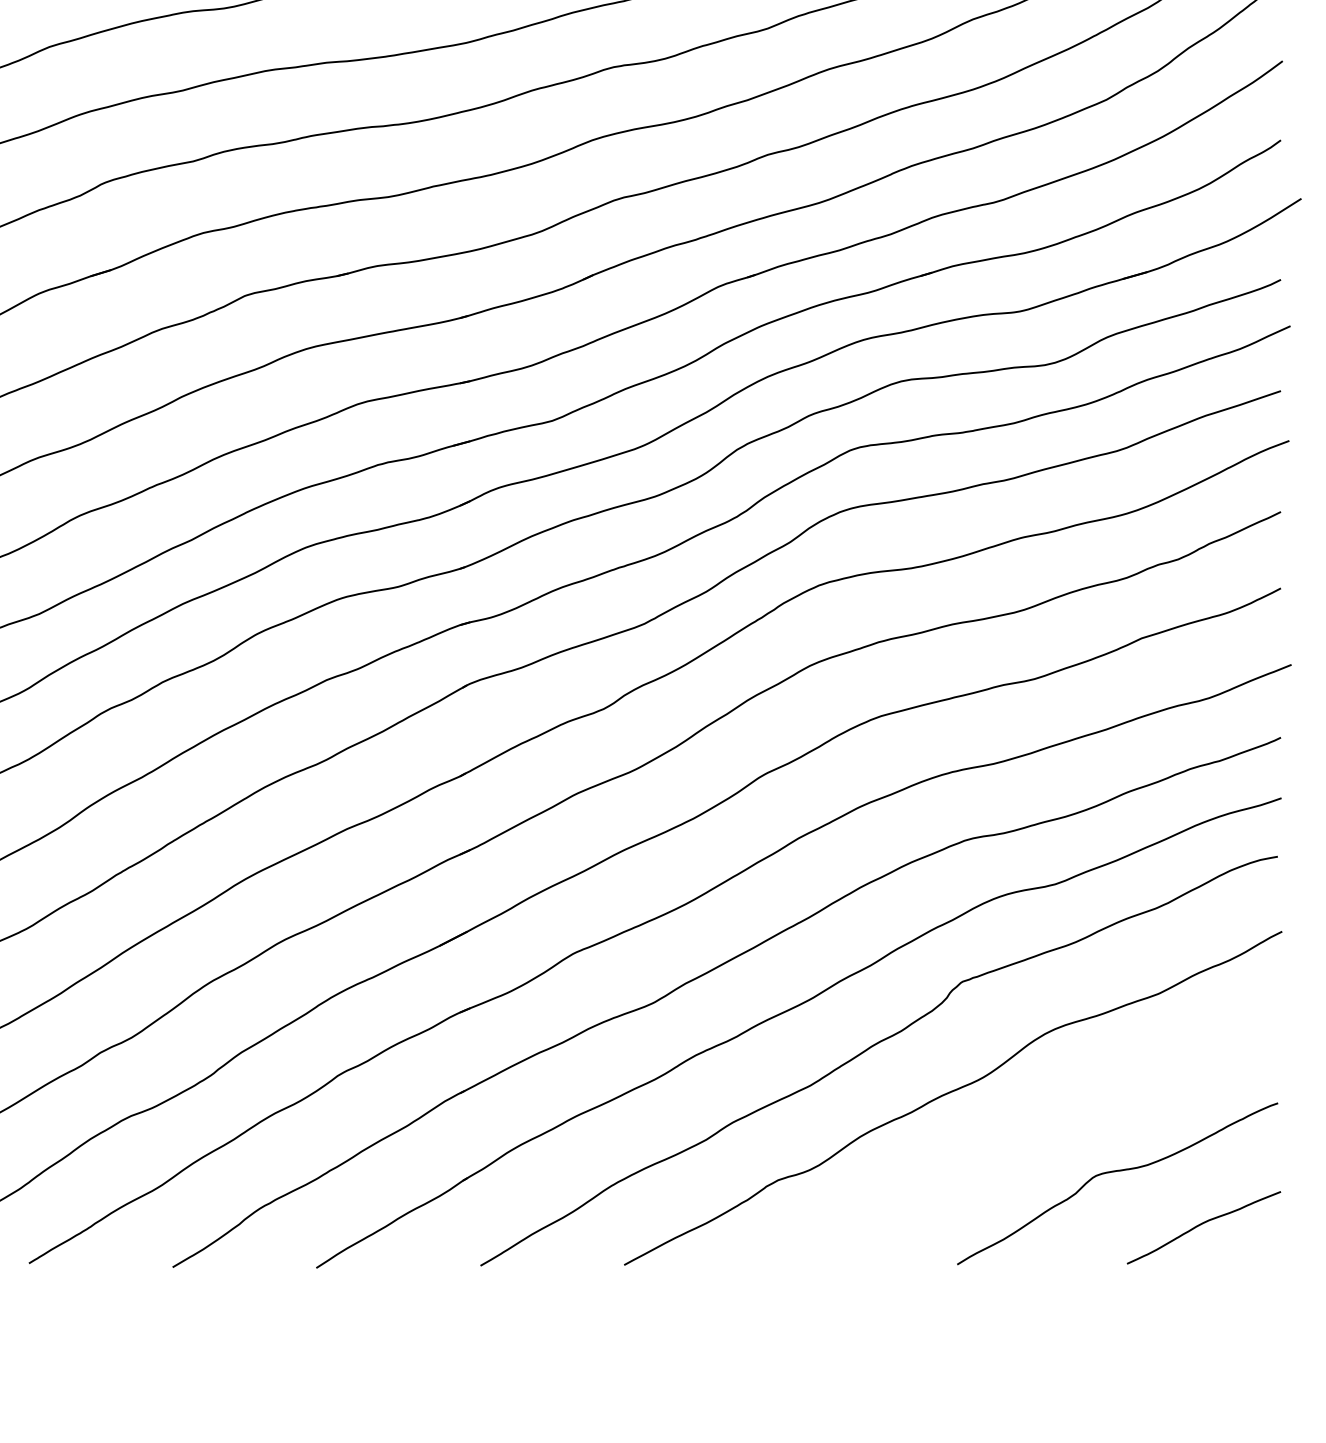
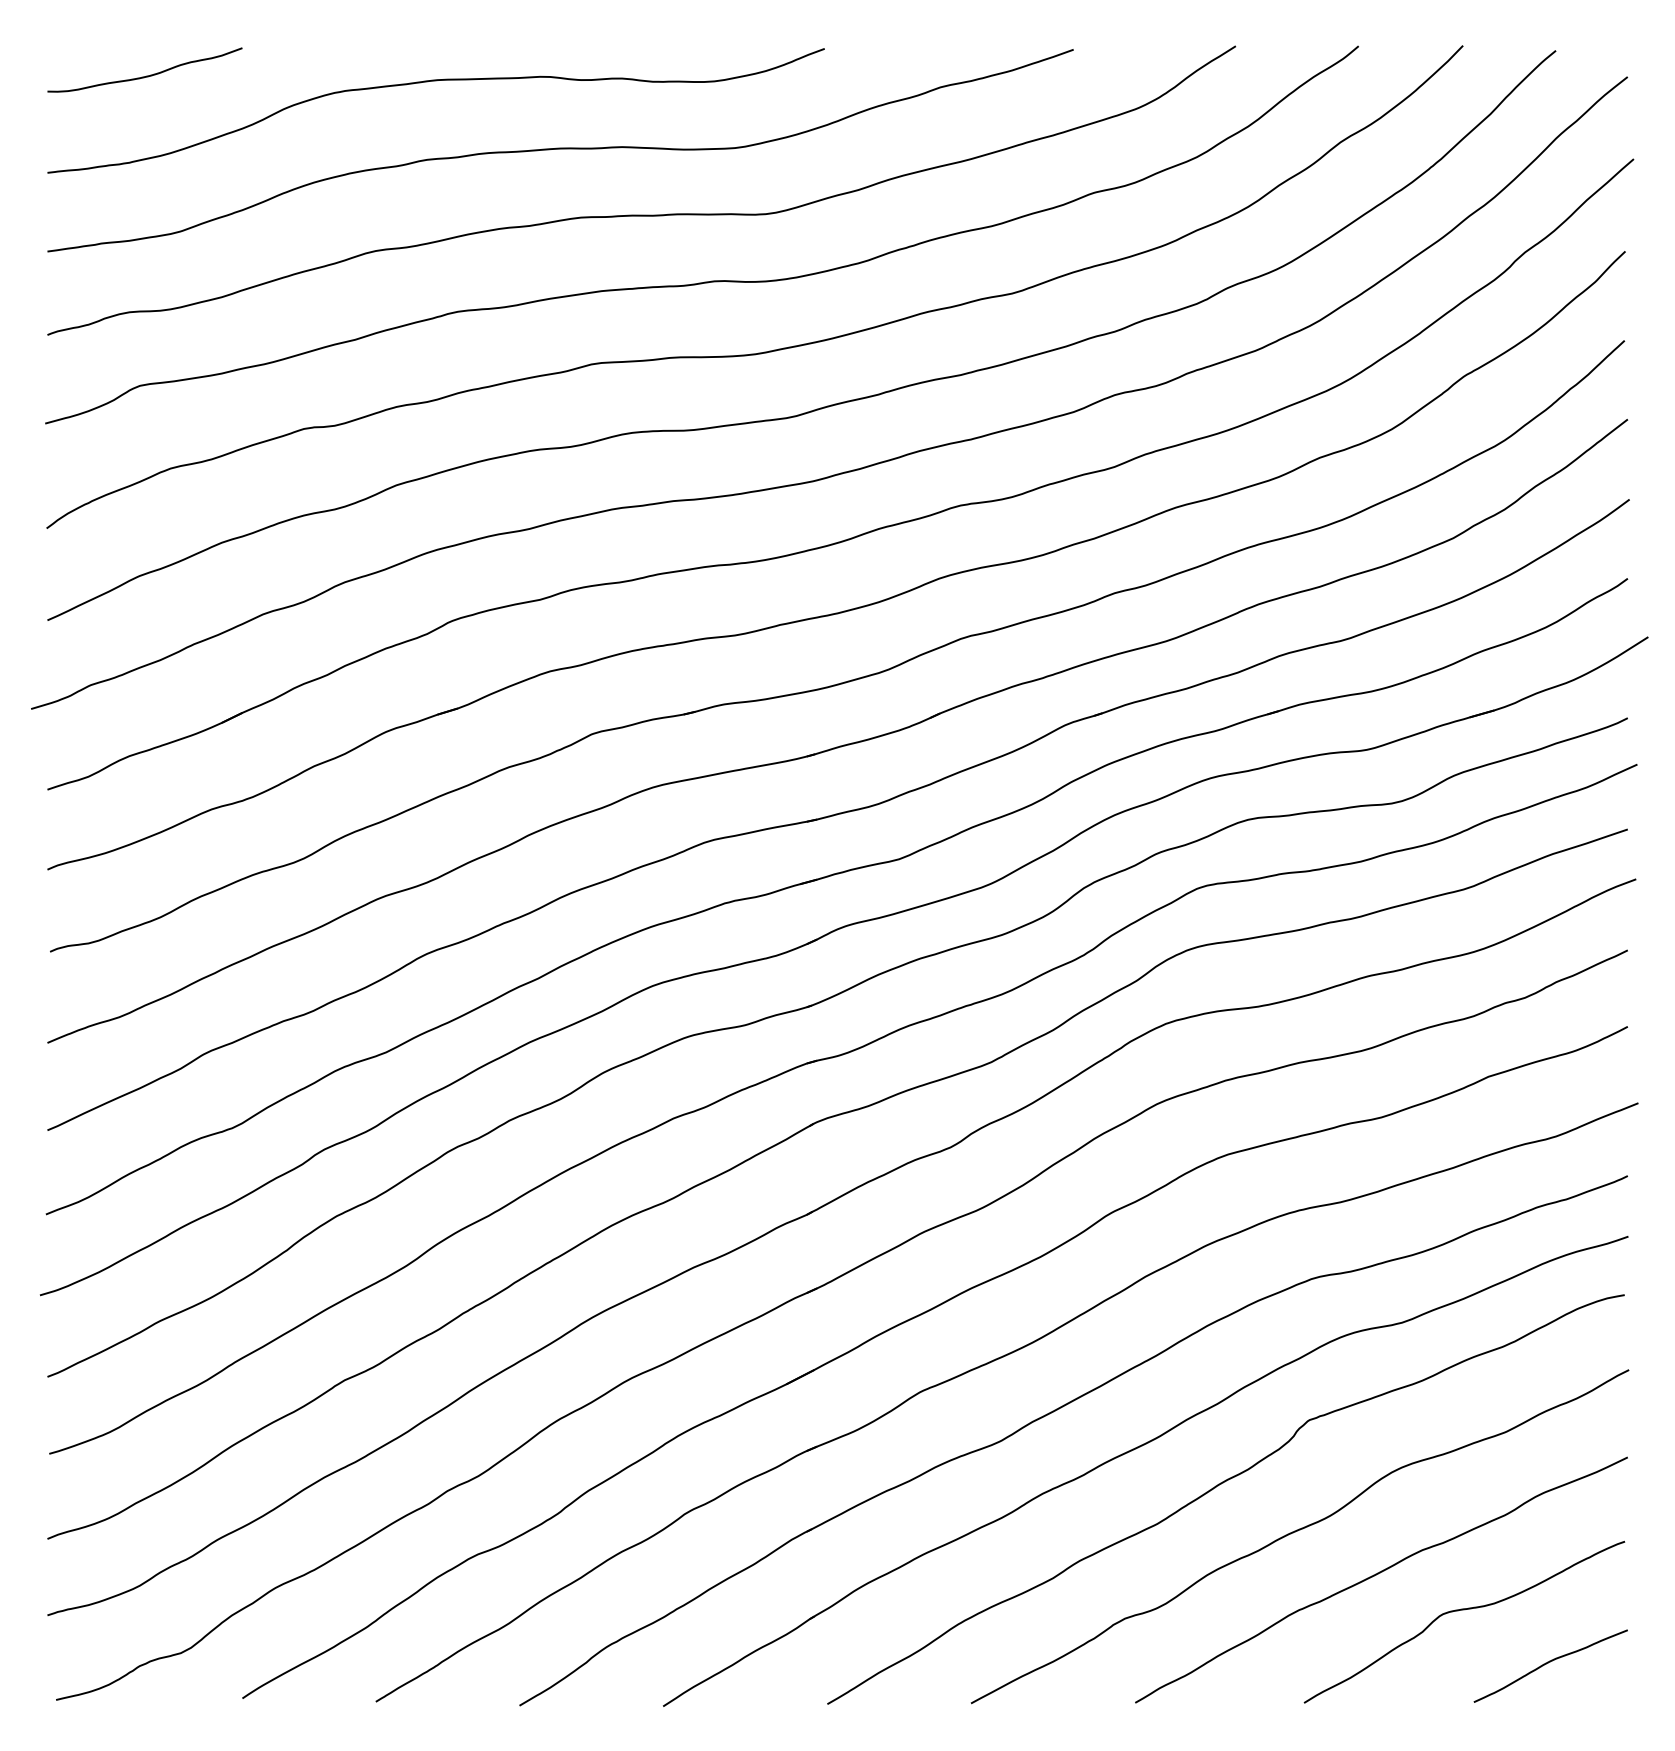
curve: (1031, 1136) -> (1378, 1574), added

